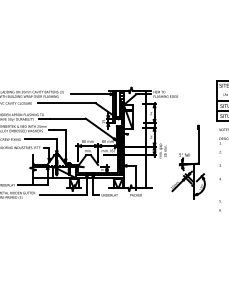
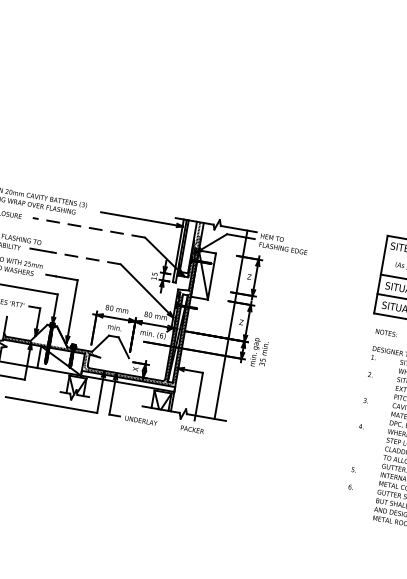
line: (66, 103) -> (88, 228), solid -> dashed
line: (67, 118) -> (85, 257), solid -> dashed
part: (188, 161) -> (305, 382), removed

